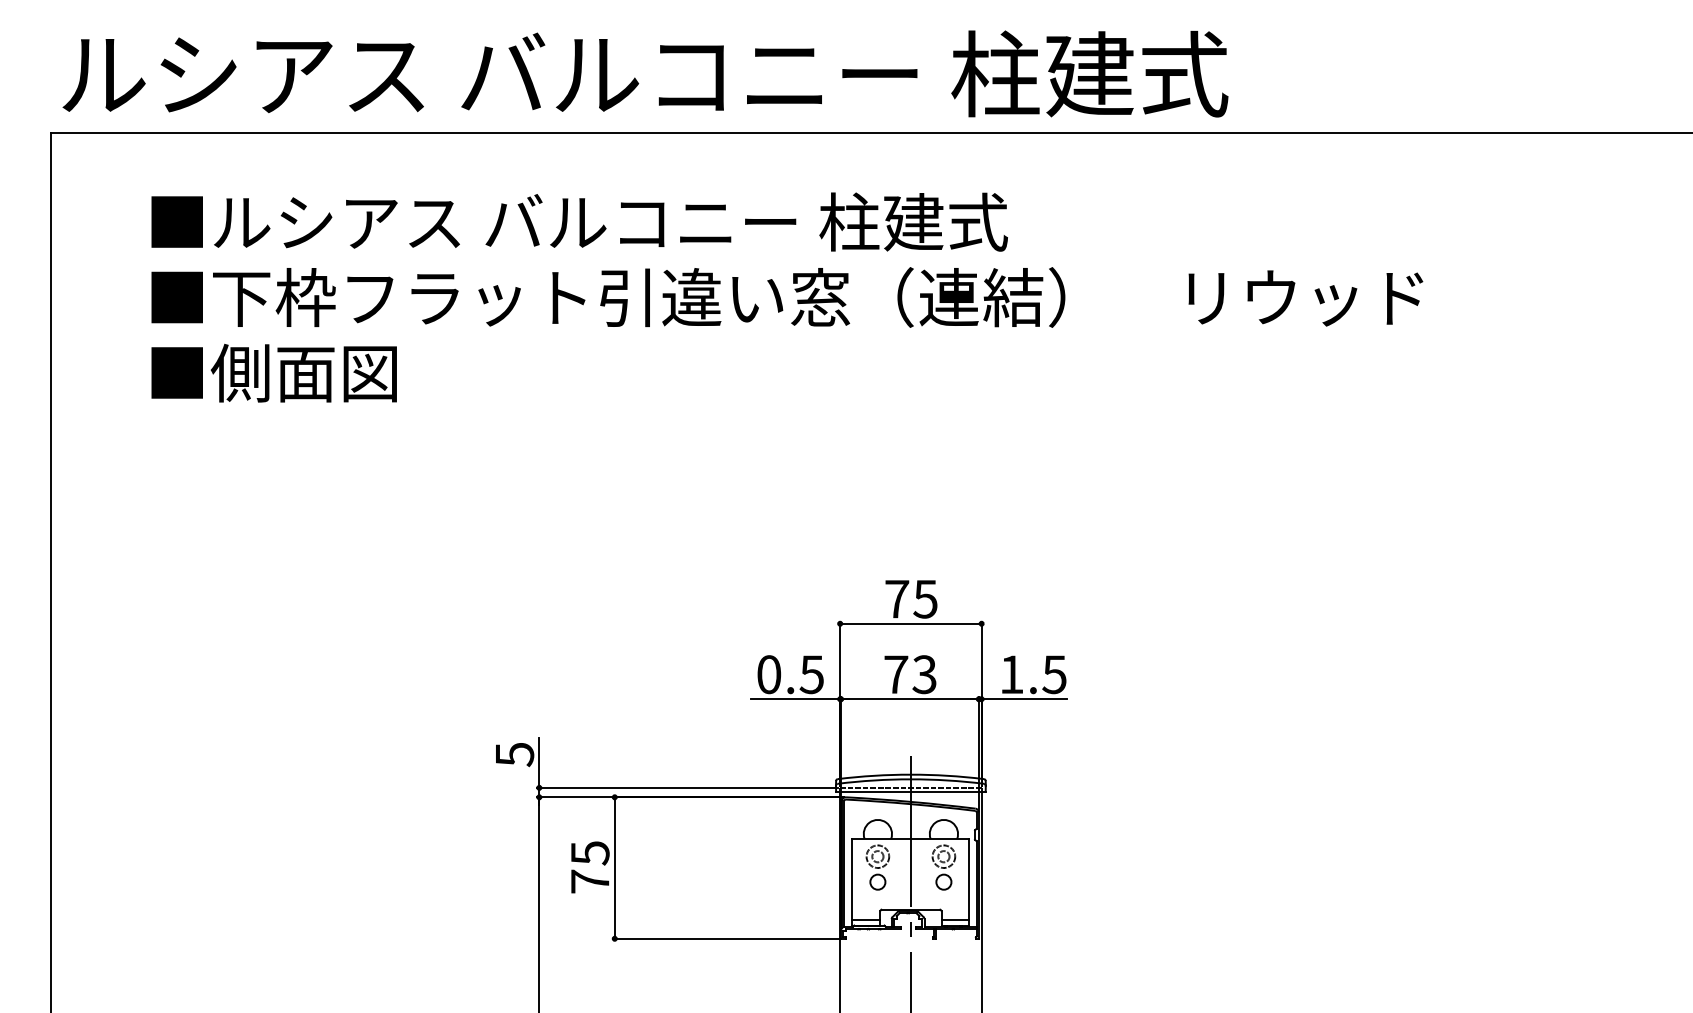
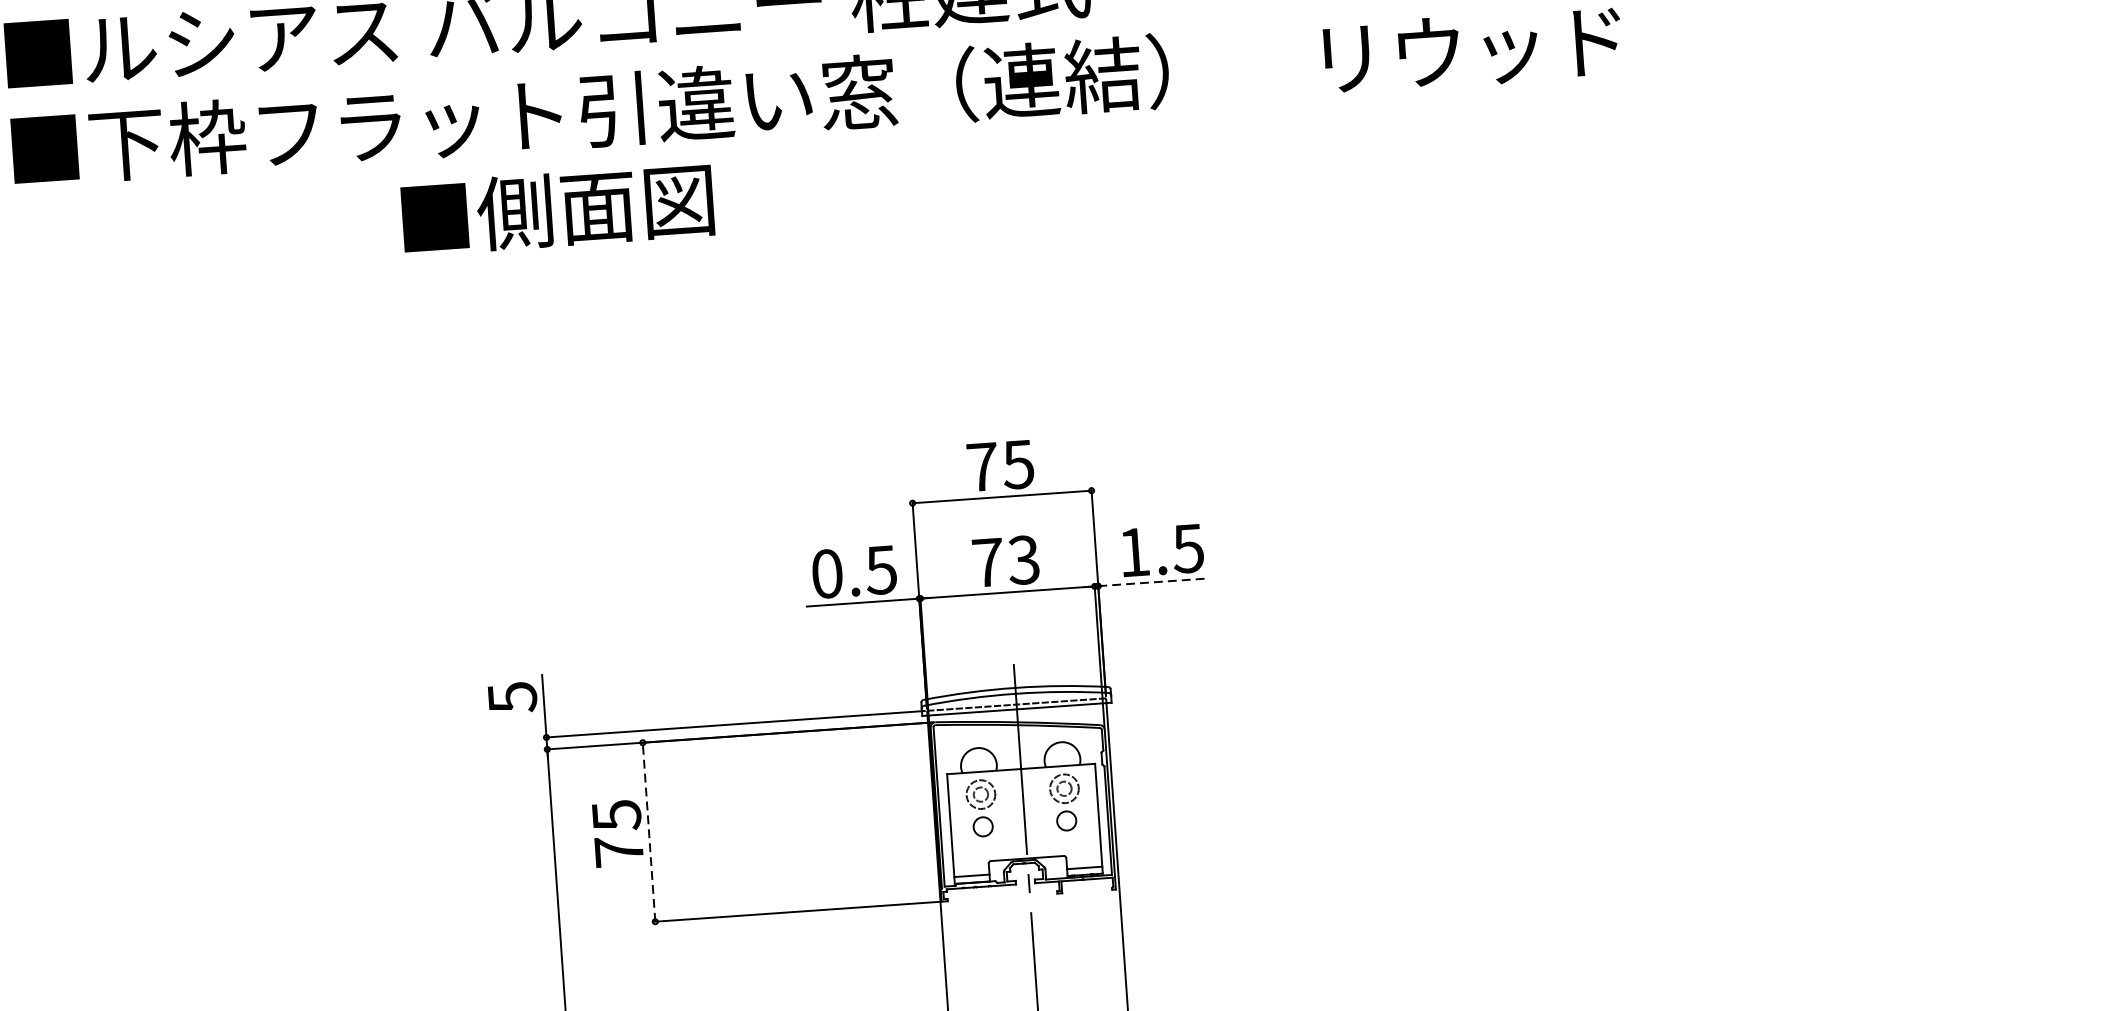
text: (273, 372) -> (556, 208), moved
line: (1024, 699) -> (1152, 582), solid -> dashed
line: (614, 868) -> (648, 832), solid -> dashed

